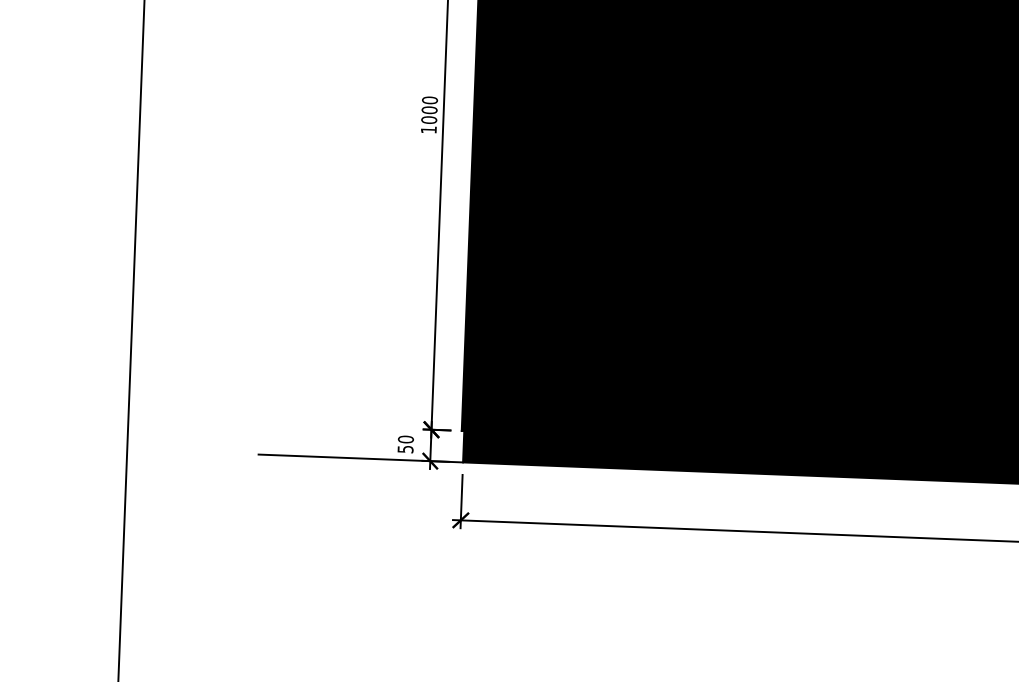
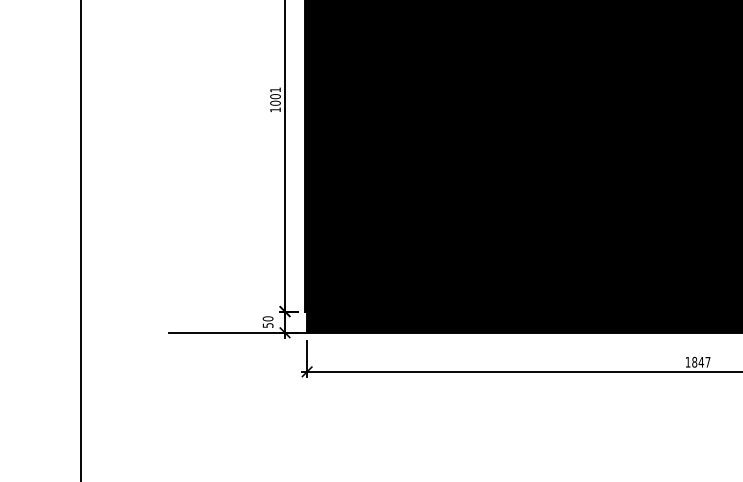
text: (429, 99) -> (275, 89), 1000 -> 1001

